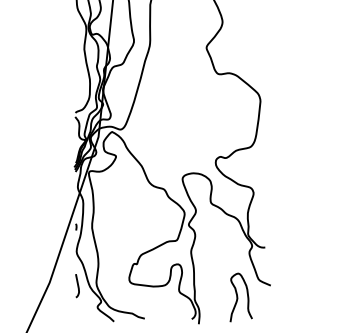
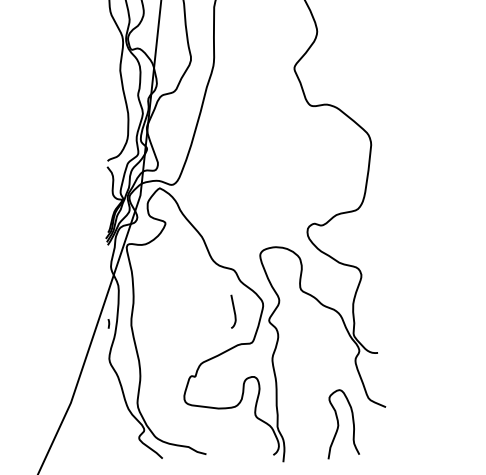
curve: (77, 285) -> (233, 311), moved

